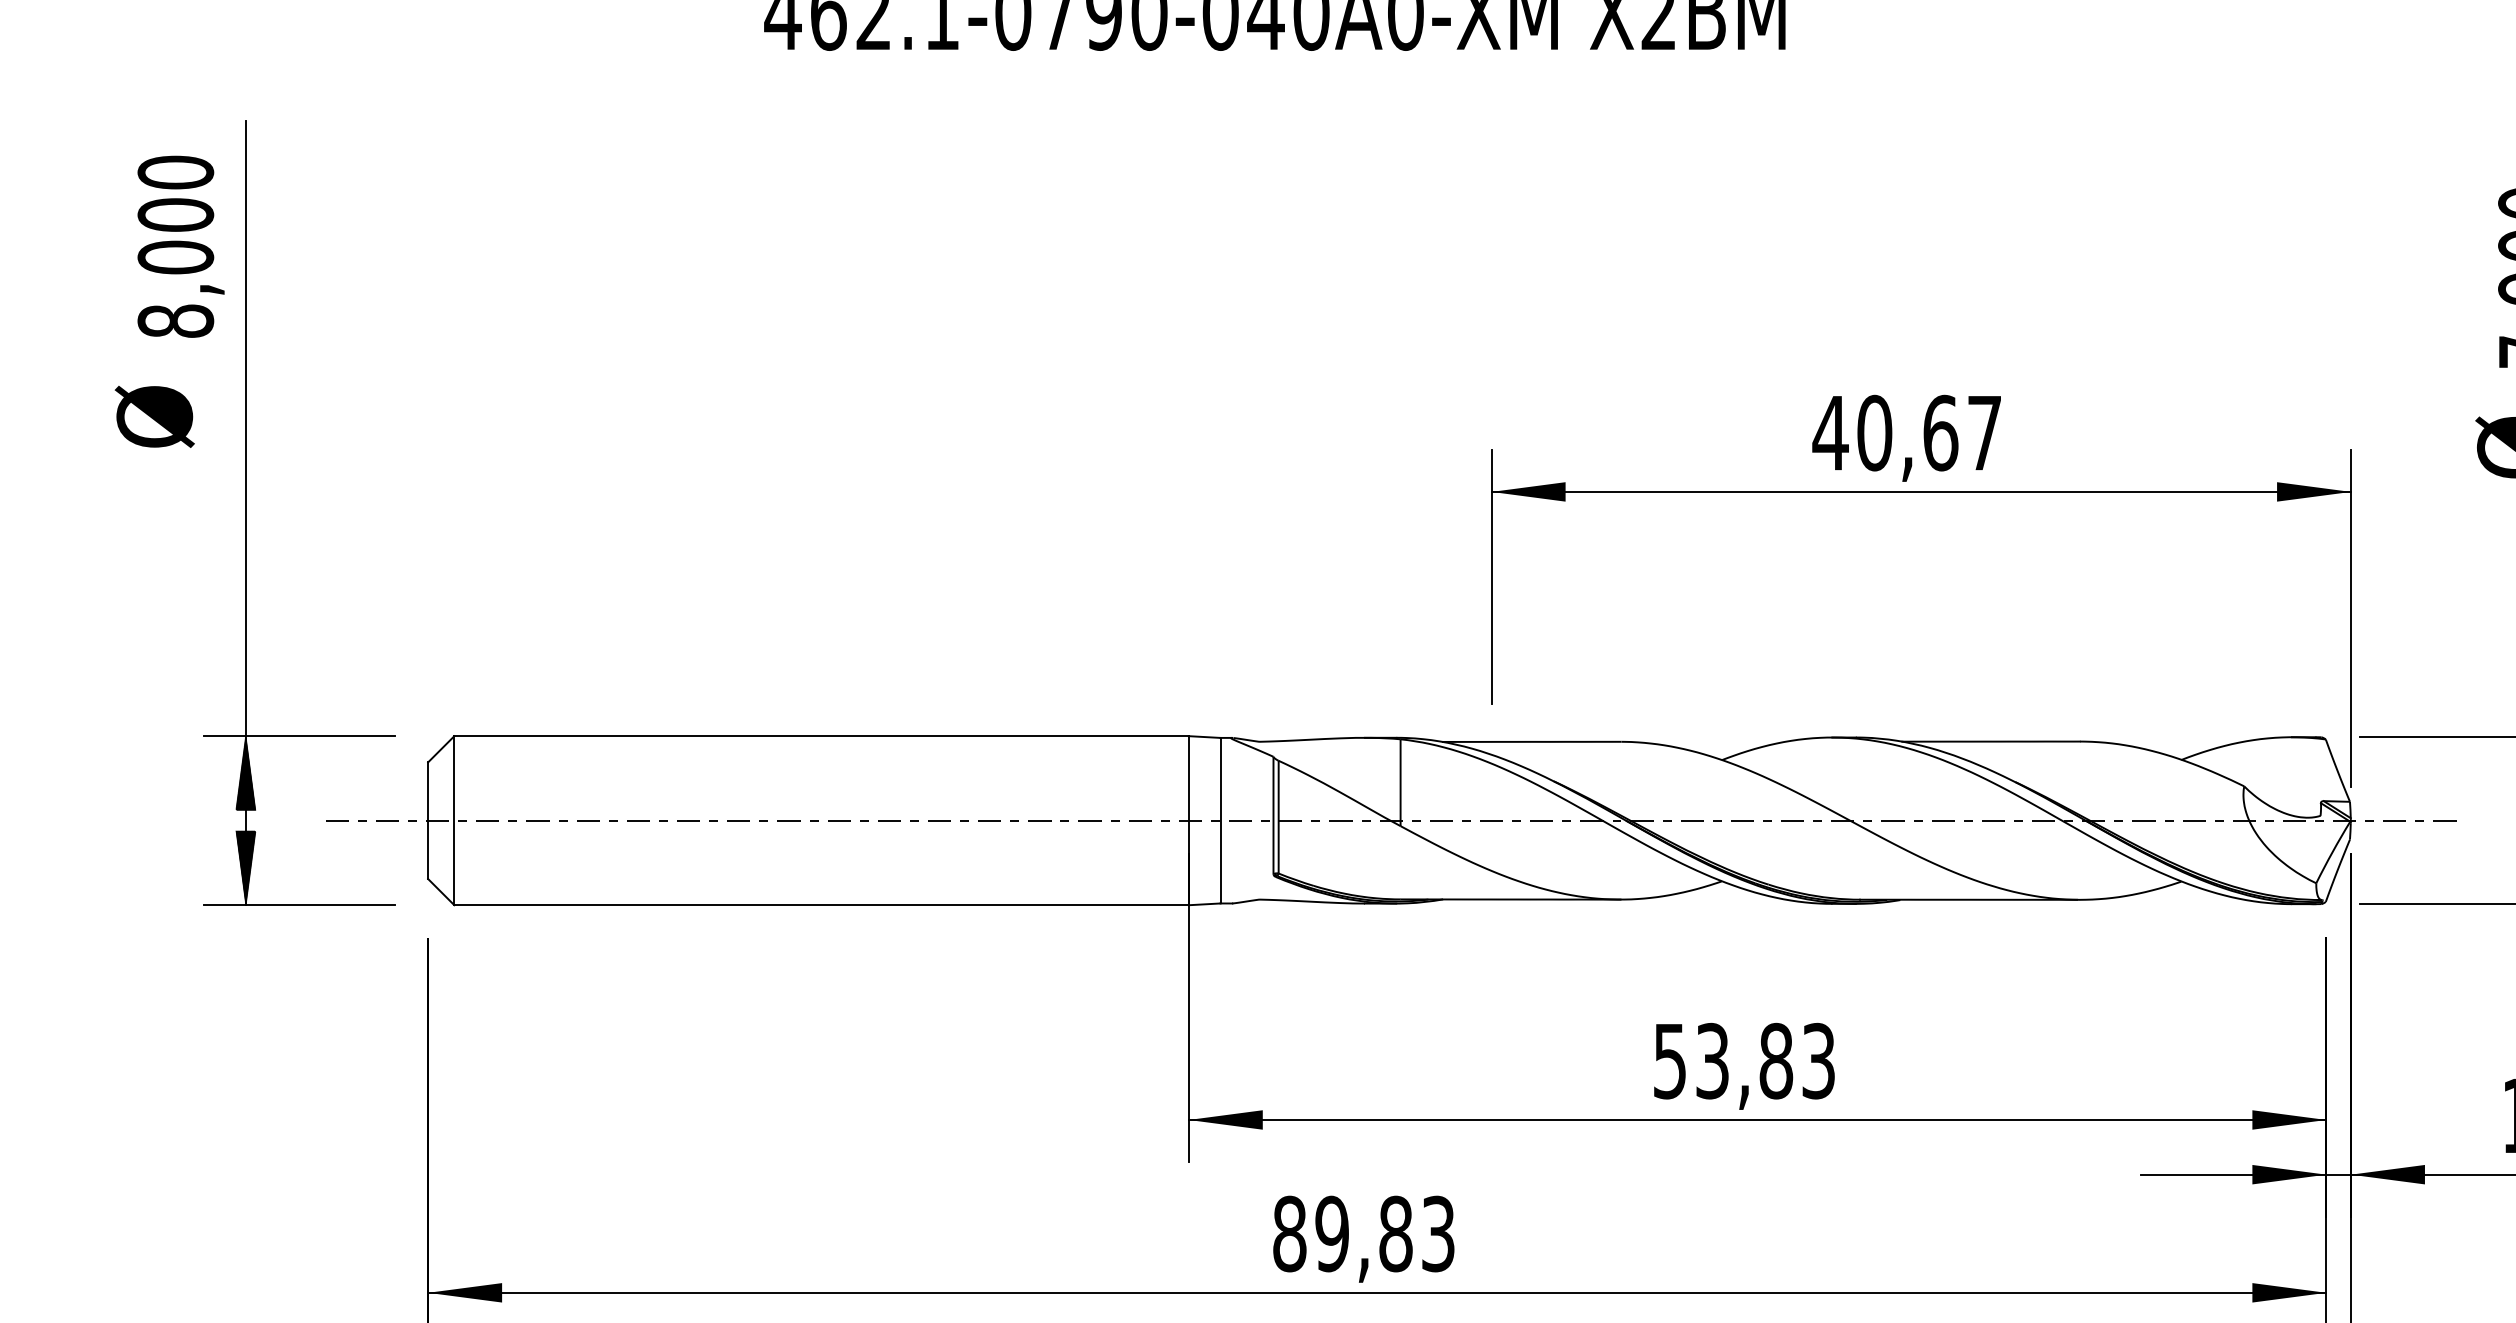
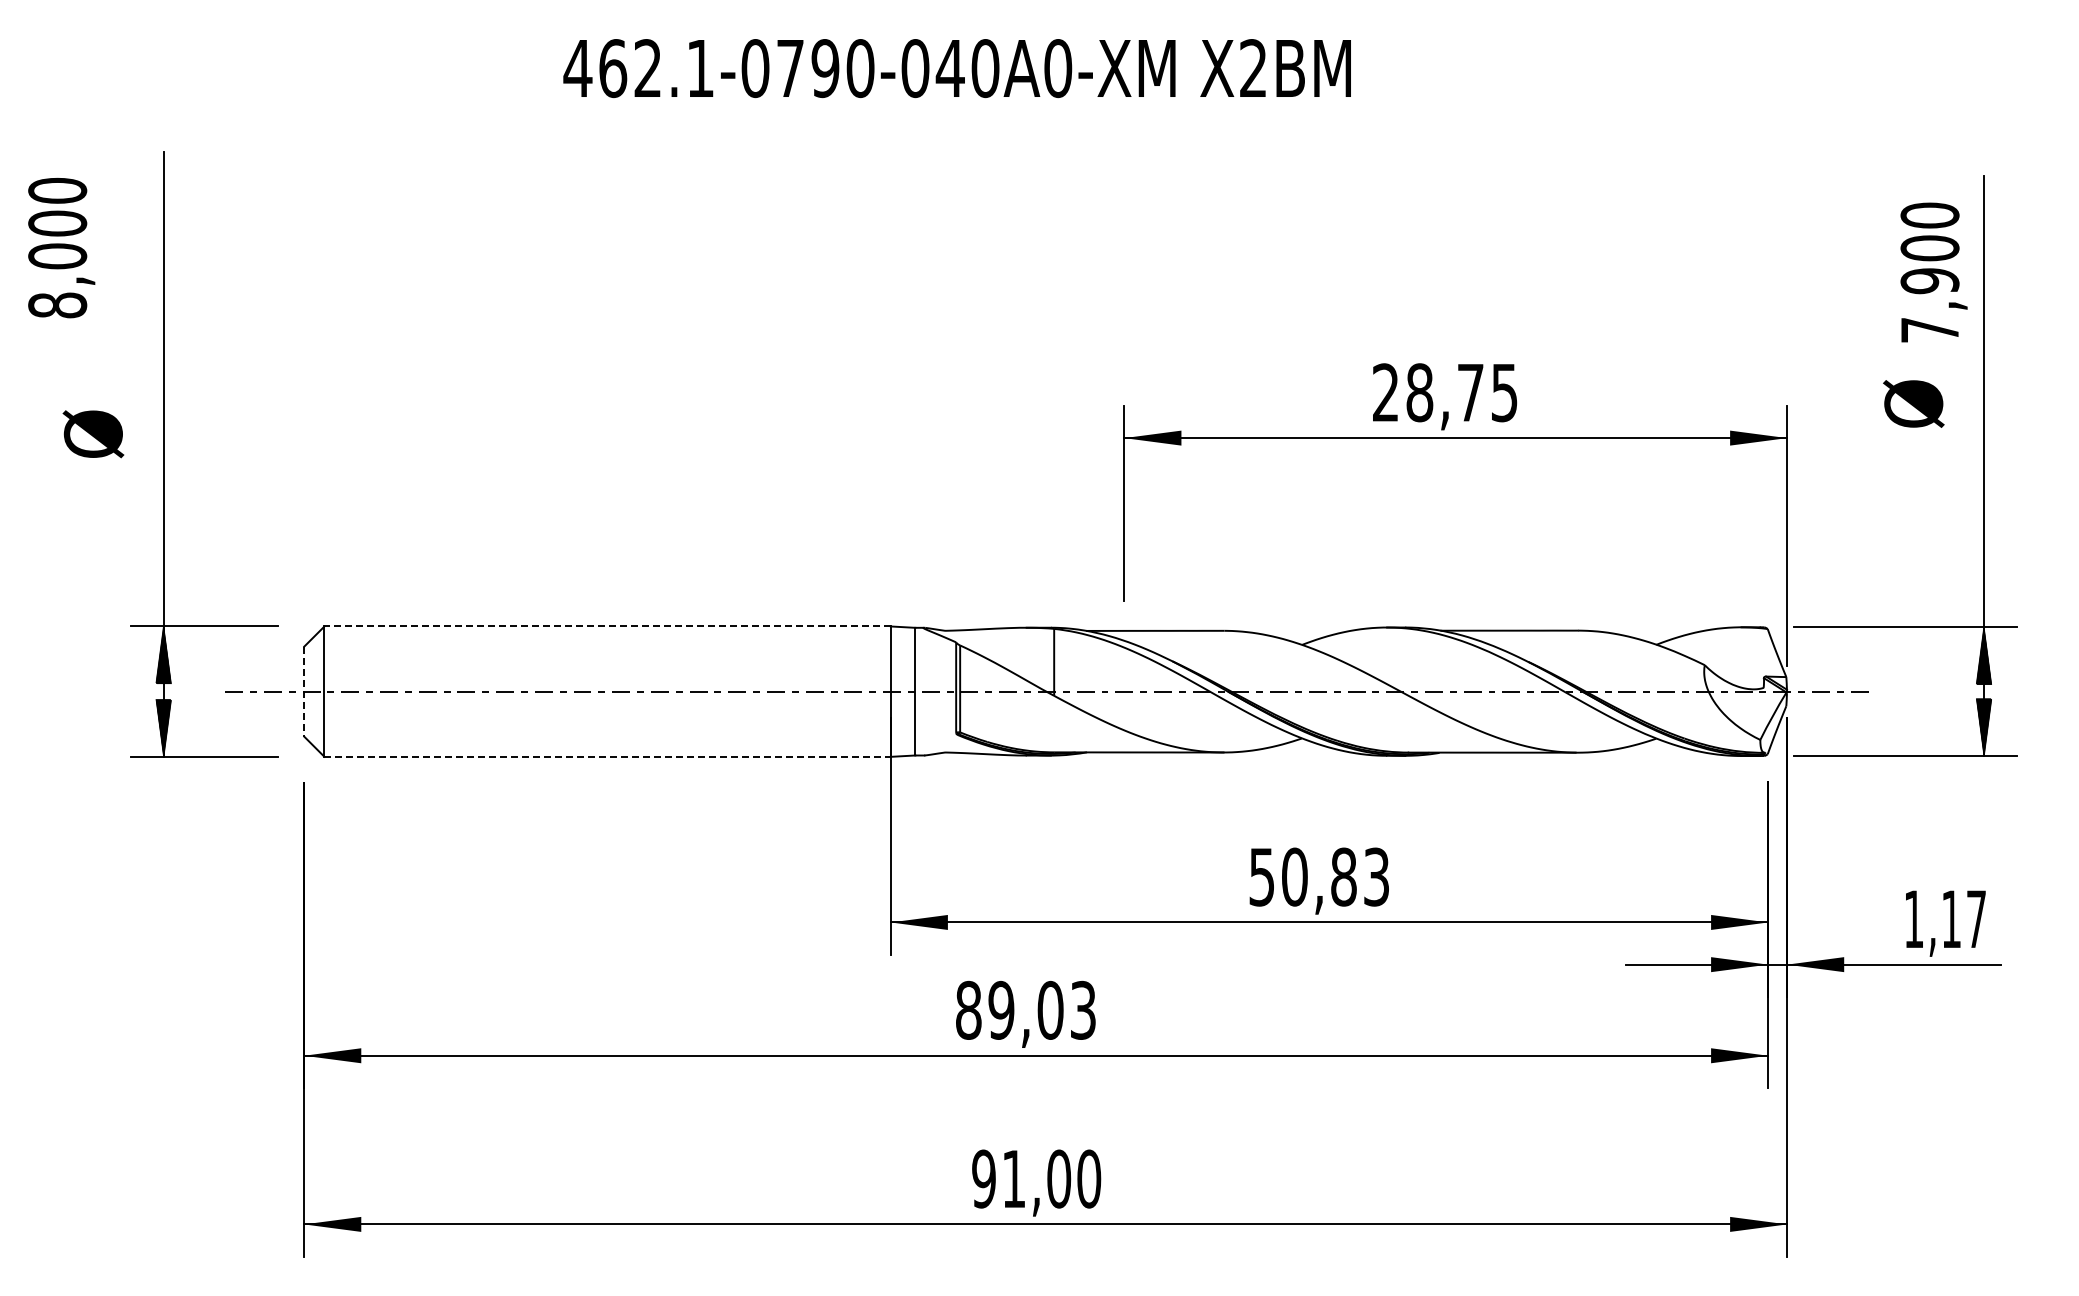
text: (180, 247) -> (61, 248), moved
text: (154, 417) -> (93, 434), moved
text: (1906, 432) -> (1444, 392), 40,67 -> 28,75
line: (821, 736) -> (607, 626), solid -> dashed
line: (428, 820) -> (304, 691), solid -> dashed
line: (822, 904) -> (608, 756), solid -> dashed
text: (1712, 1060) -> (1294, 876), 53,83 -> 50,83
text: (1395, 1234) -> (1050, 1010), 89,83 -> 89,03

